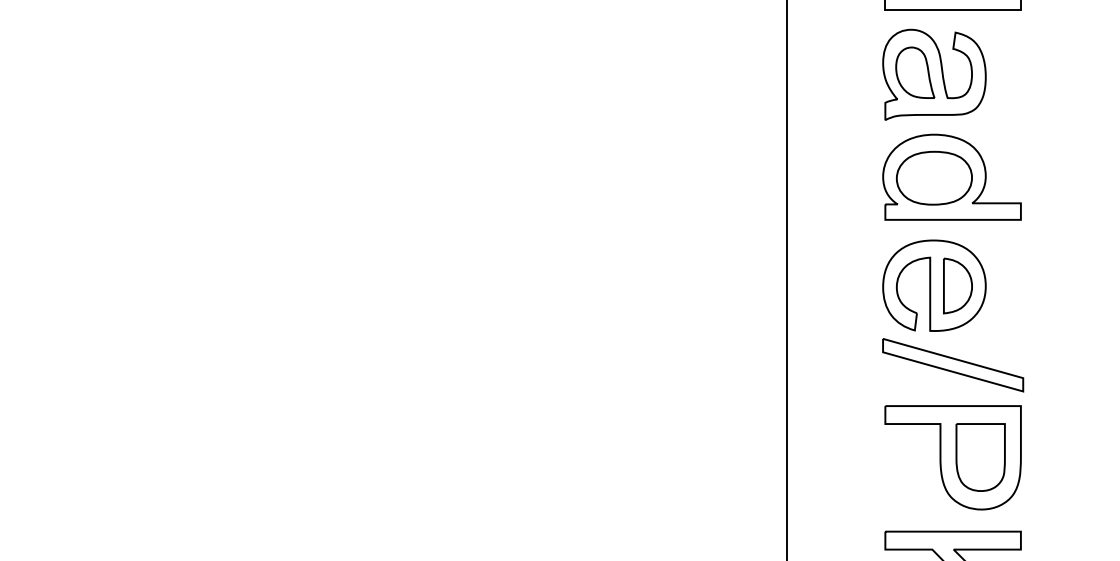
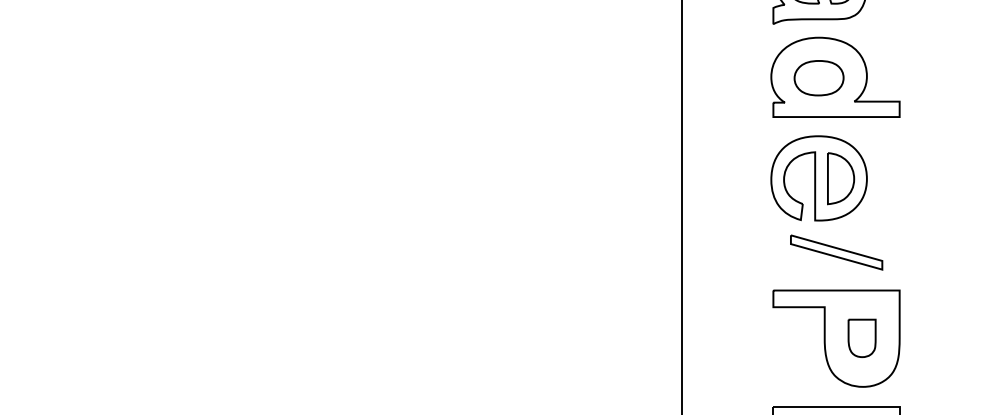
part: (934, 177) -> (819, 77), size x0.7
part: (953, 365) -> (836, 252), size x0.7
part: (980, 457) -> (862, 338), size x0.6

